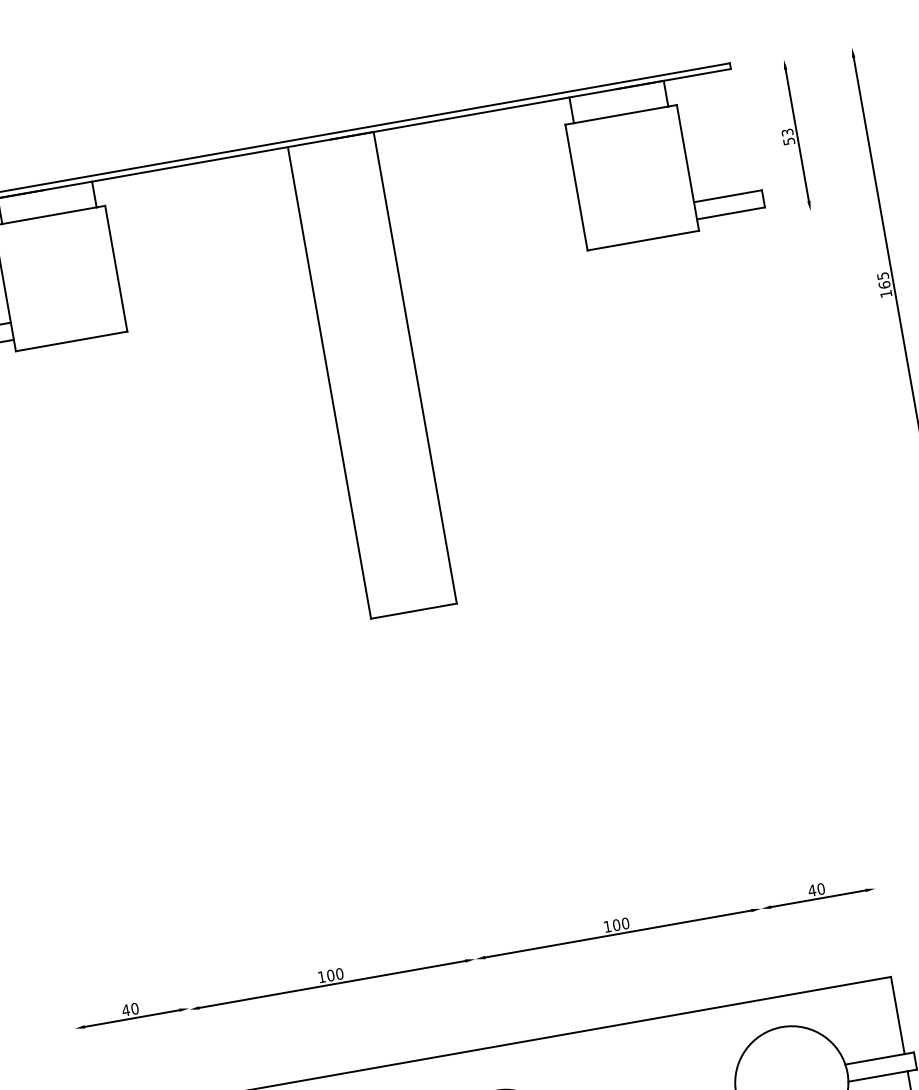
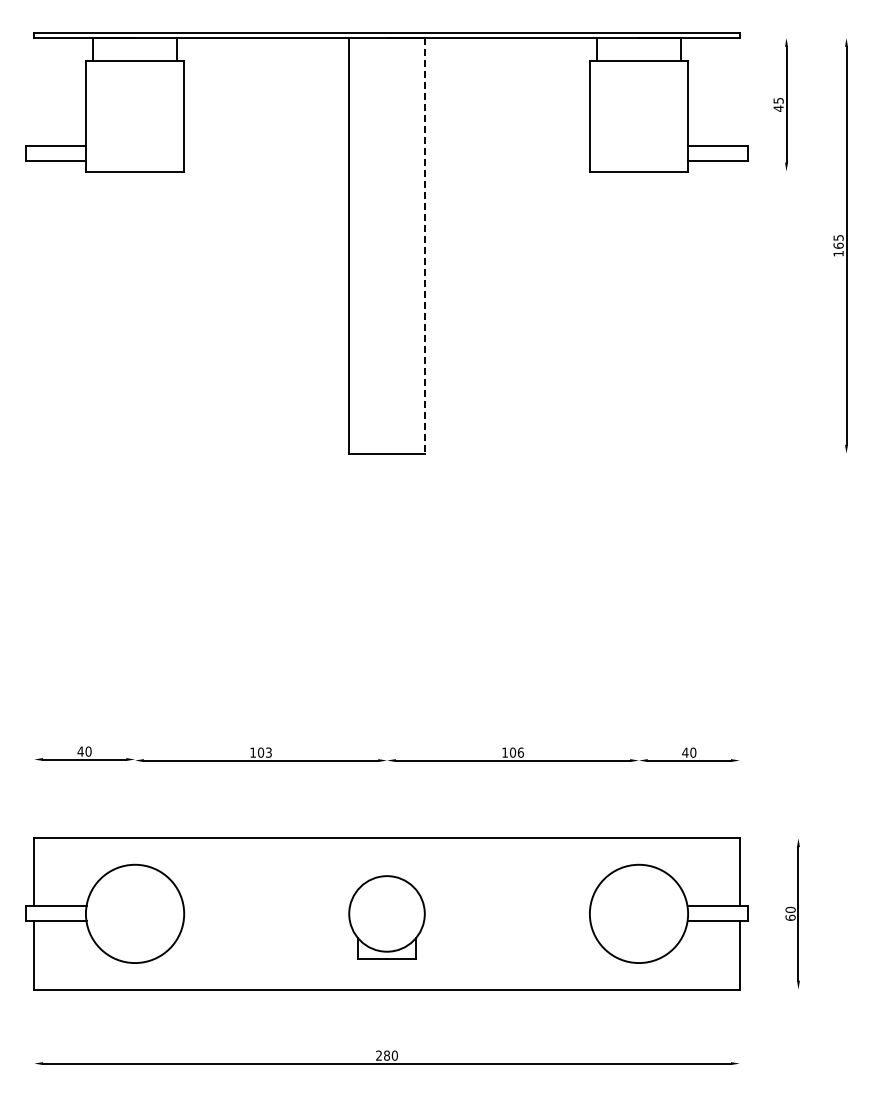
text: (788, 136) -> (778, 104), 53 -> 45
line: (414, 367) -> (424, 245), solid -> dashed
text: (625, 923) -> (520, 752), 100 -> 106
text: (339, 973) -> (268, 752), 100 -> 103

